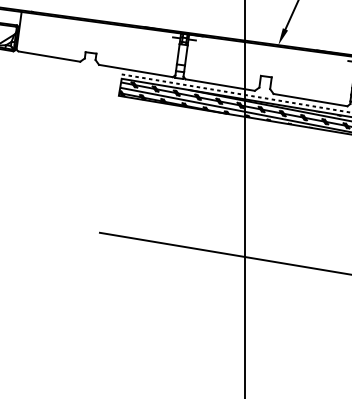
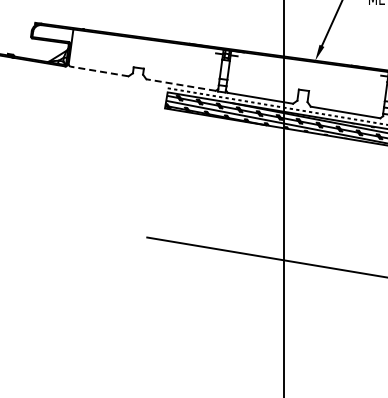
line: (49, 56) -> (99, 71), solid -> dashed
line: (135, 71) -> (180, 85), solid -> dashed

